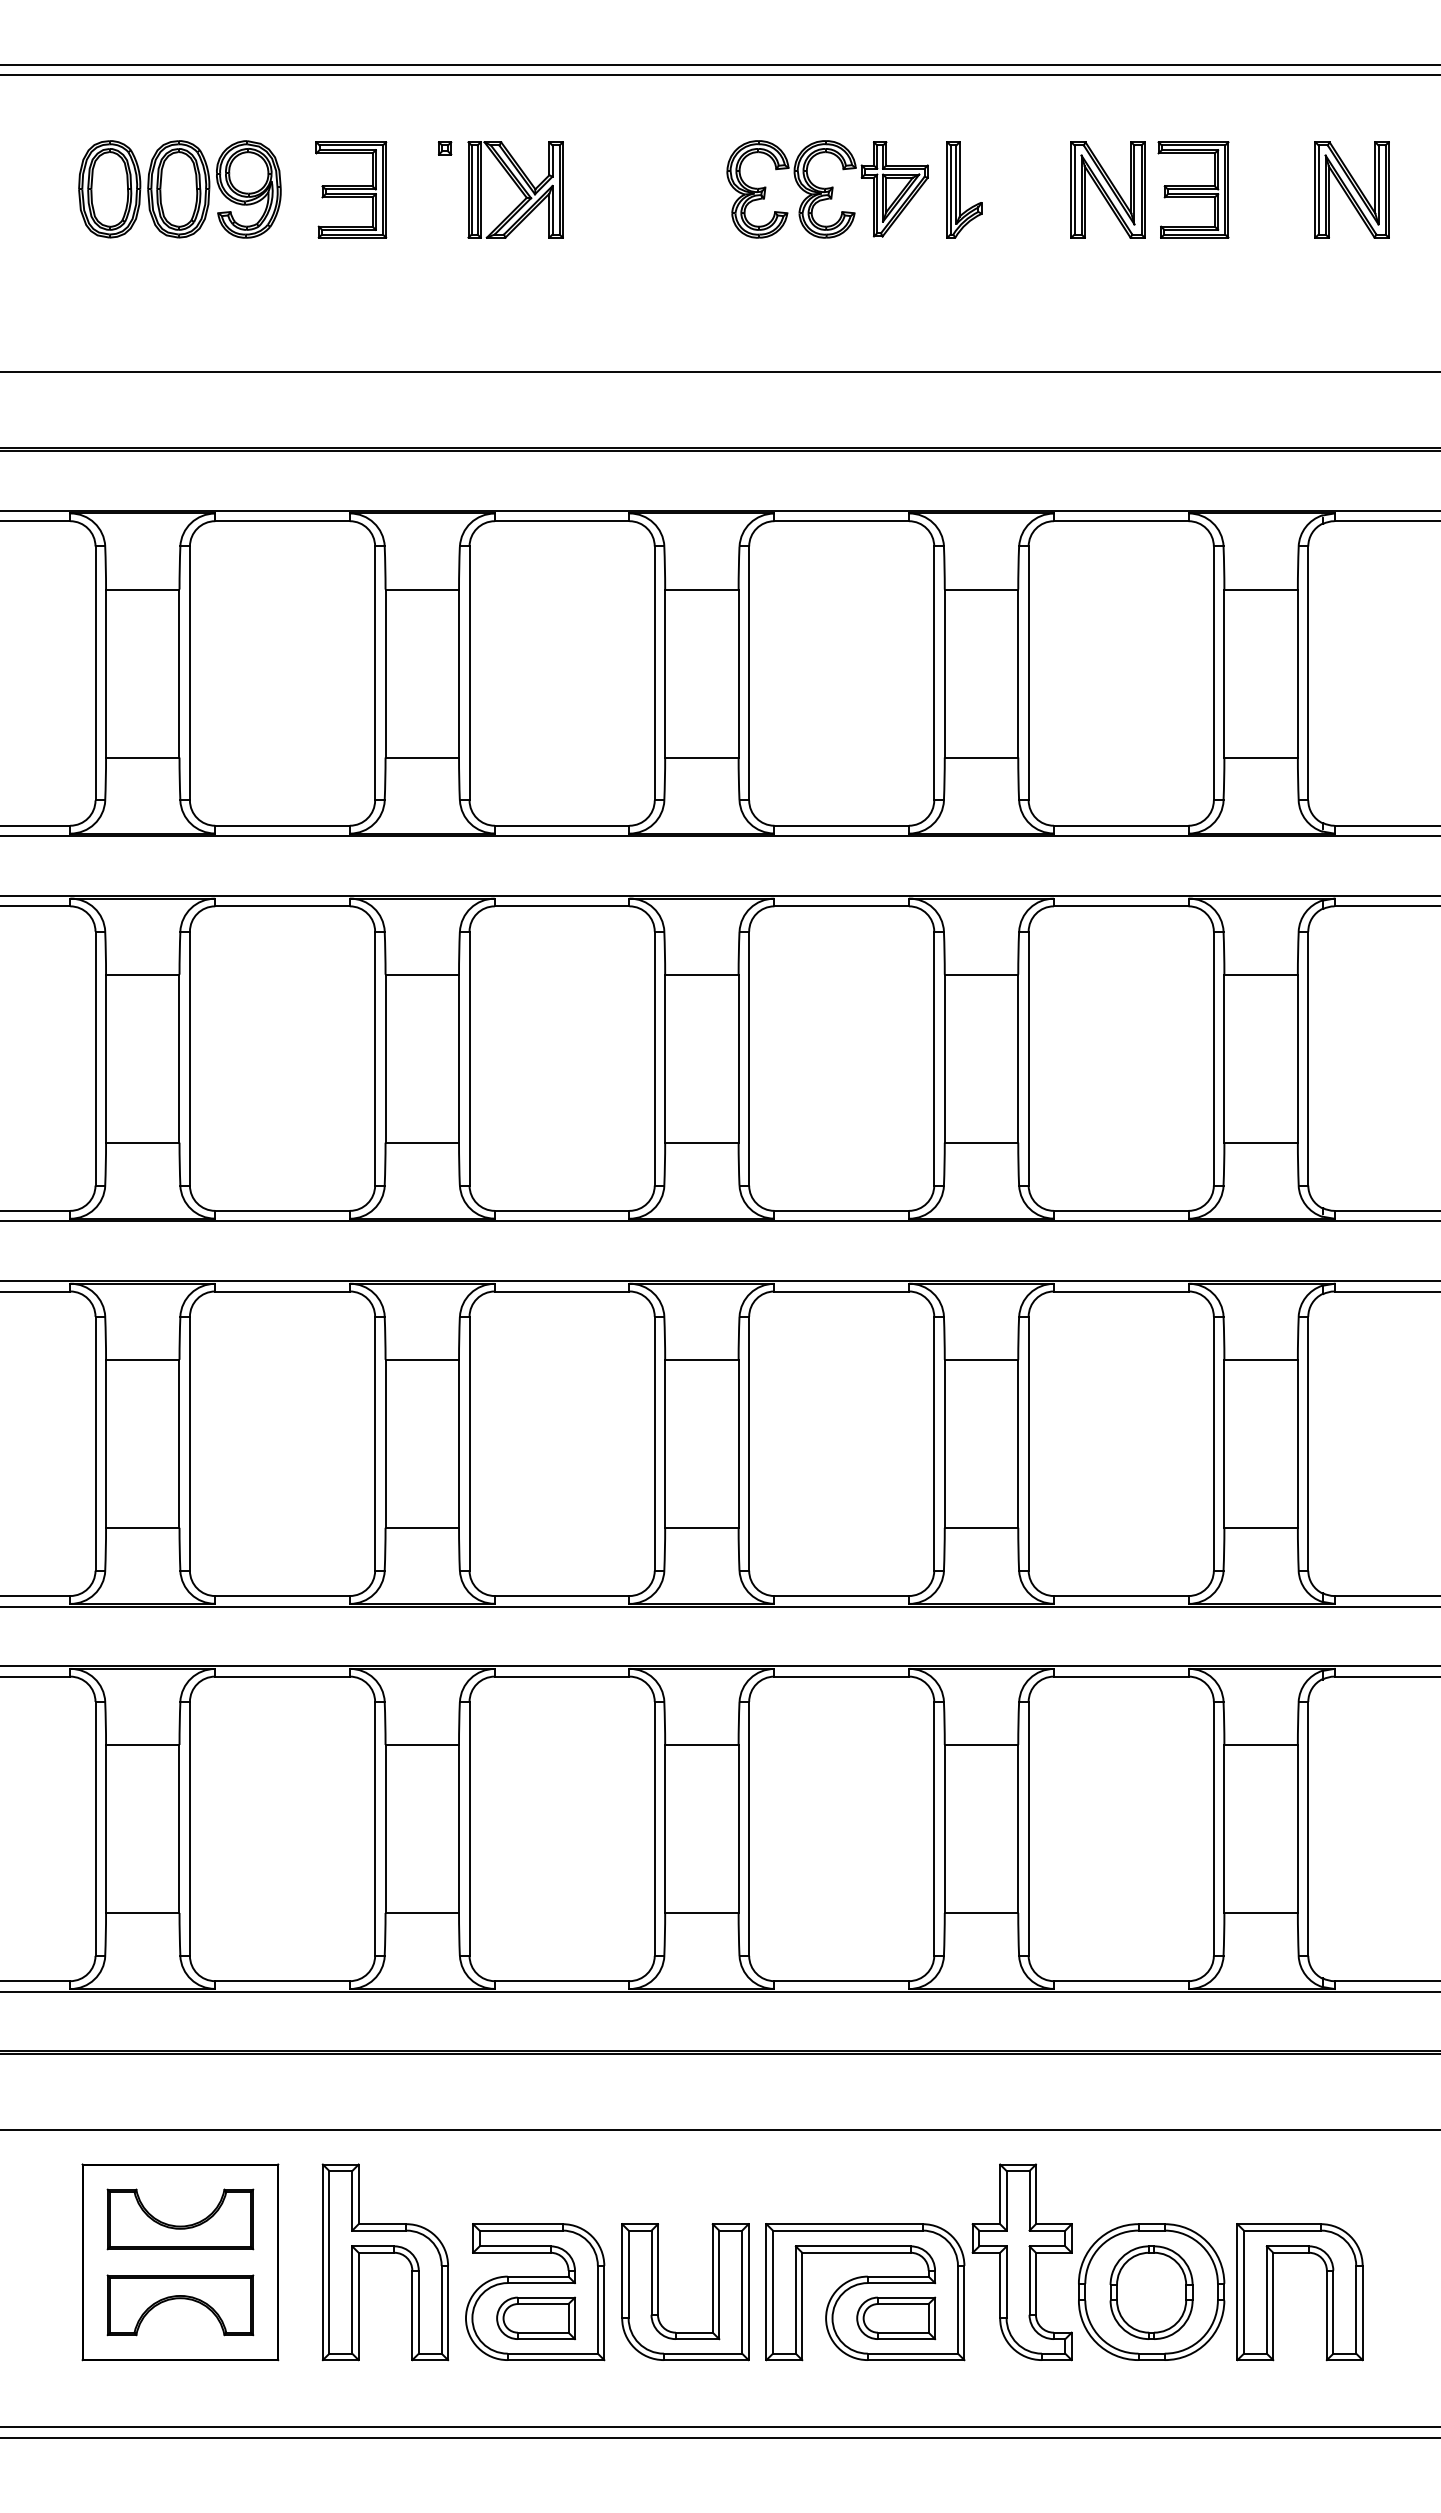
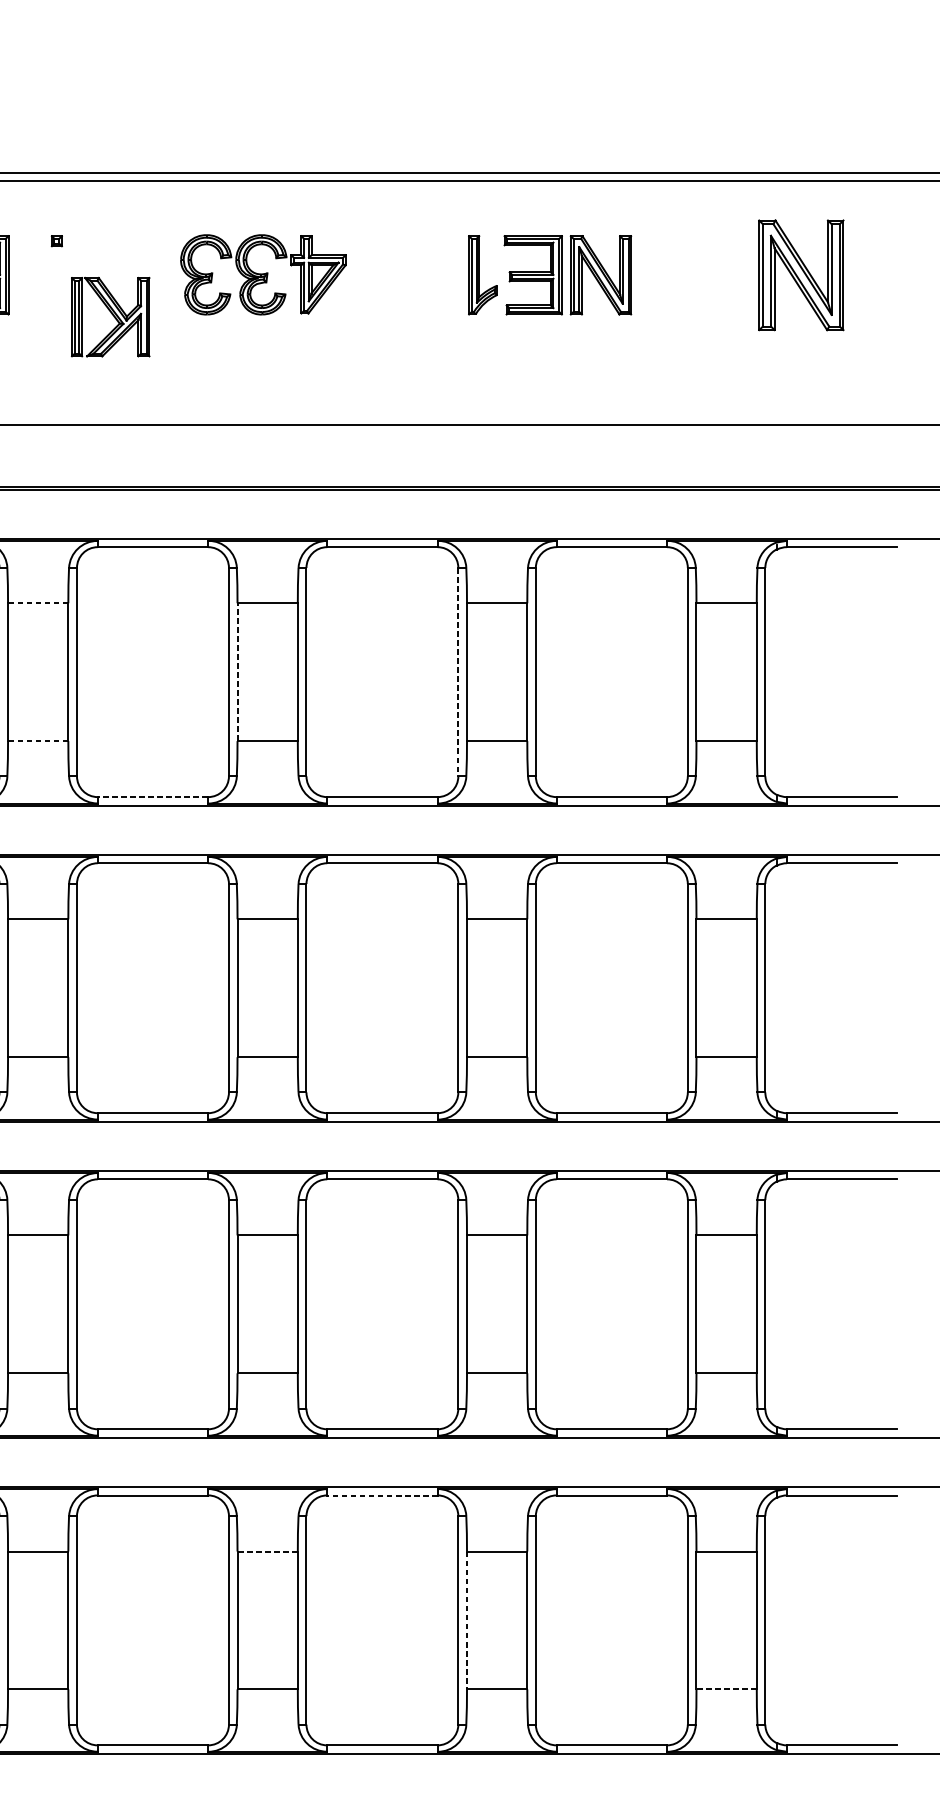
part: (515, 189) -> (110, 316), moved
part: (827, 189) -> (263, 274), moved
part: (1193, 189) -> (533, 274), moved
part: (1351, 189) -> (800, 274), size x1.4
line: (422, 589) -> (38, 603), solid -> dashed
line: (665, 673) -> (237, 672), solid -> dashed
line: (934, 673) -> (458, 672), solid -> dashed
line: (422, 757) -> (38, 741), solid -> dashed
line: (561, 825) -> (152, 796), solid -> dashed
line: (841, 1676) -> (382, 1495), solid -> dashed
line: (701, 1744) -> (267, 1551), solid -> dashed
line: (944, 1829) -> (466, 1620), solid -> dashed
line: (1261, 1912) -> (726, 1689), solid -> dashed

